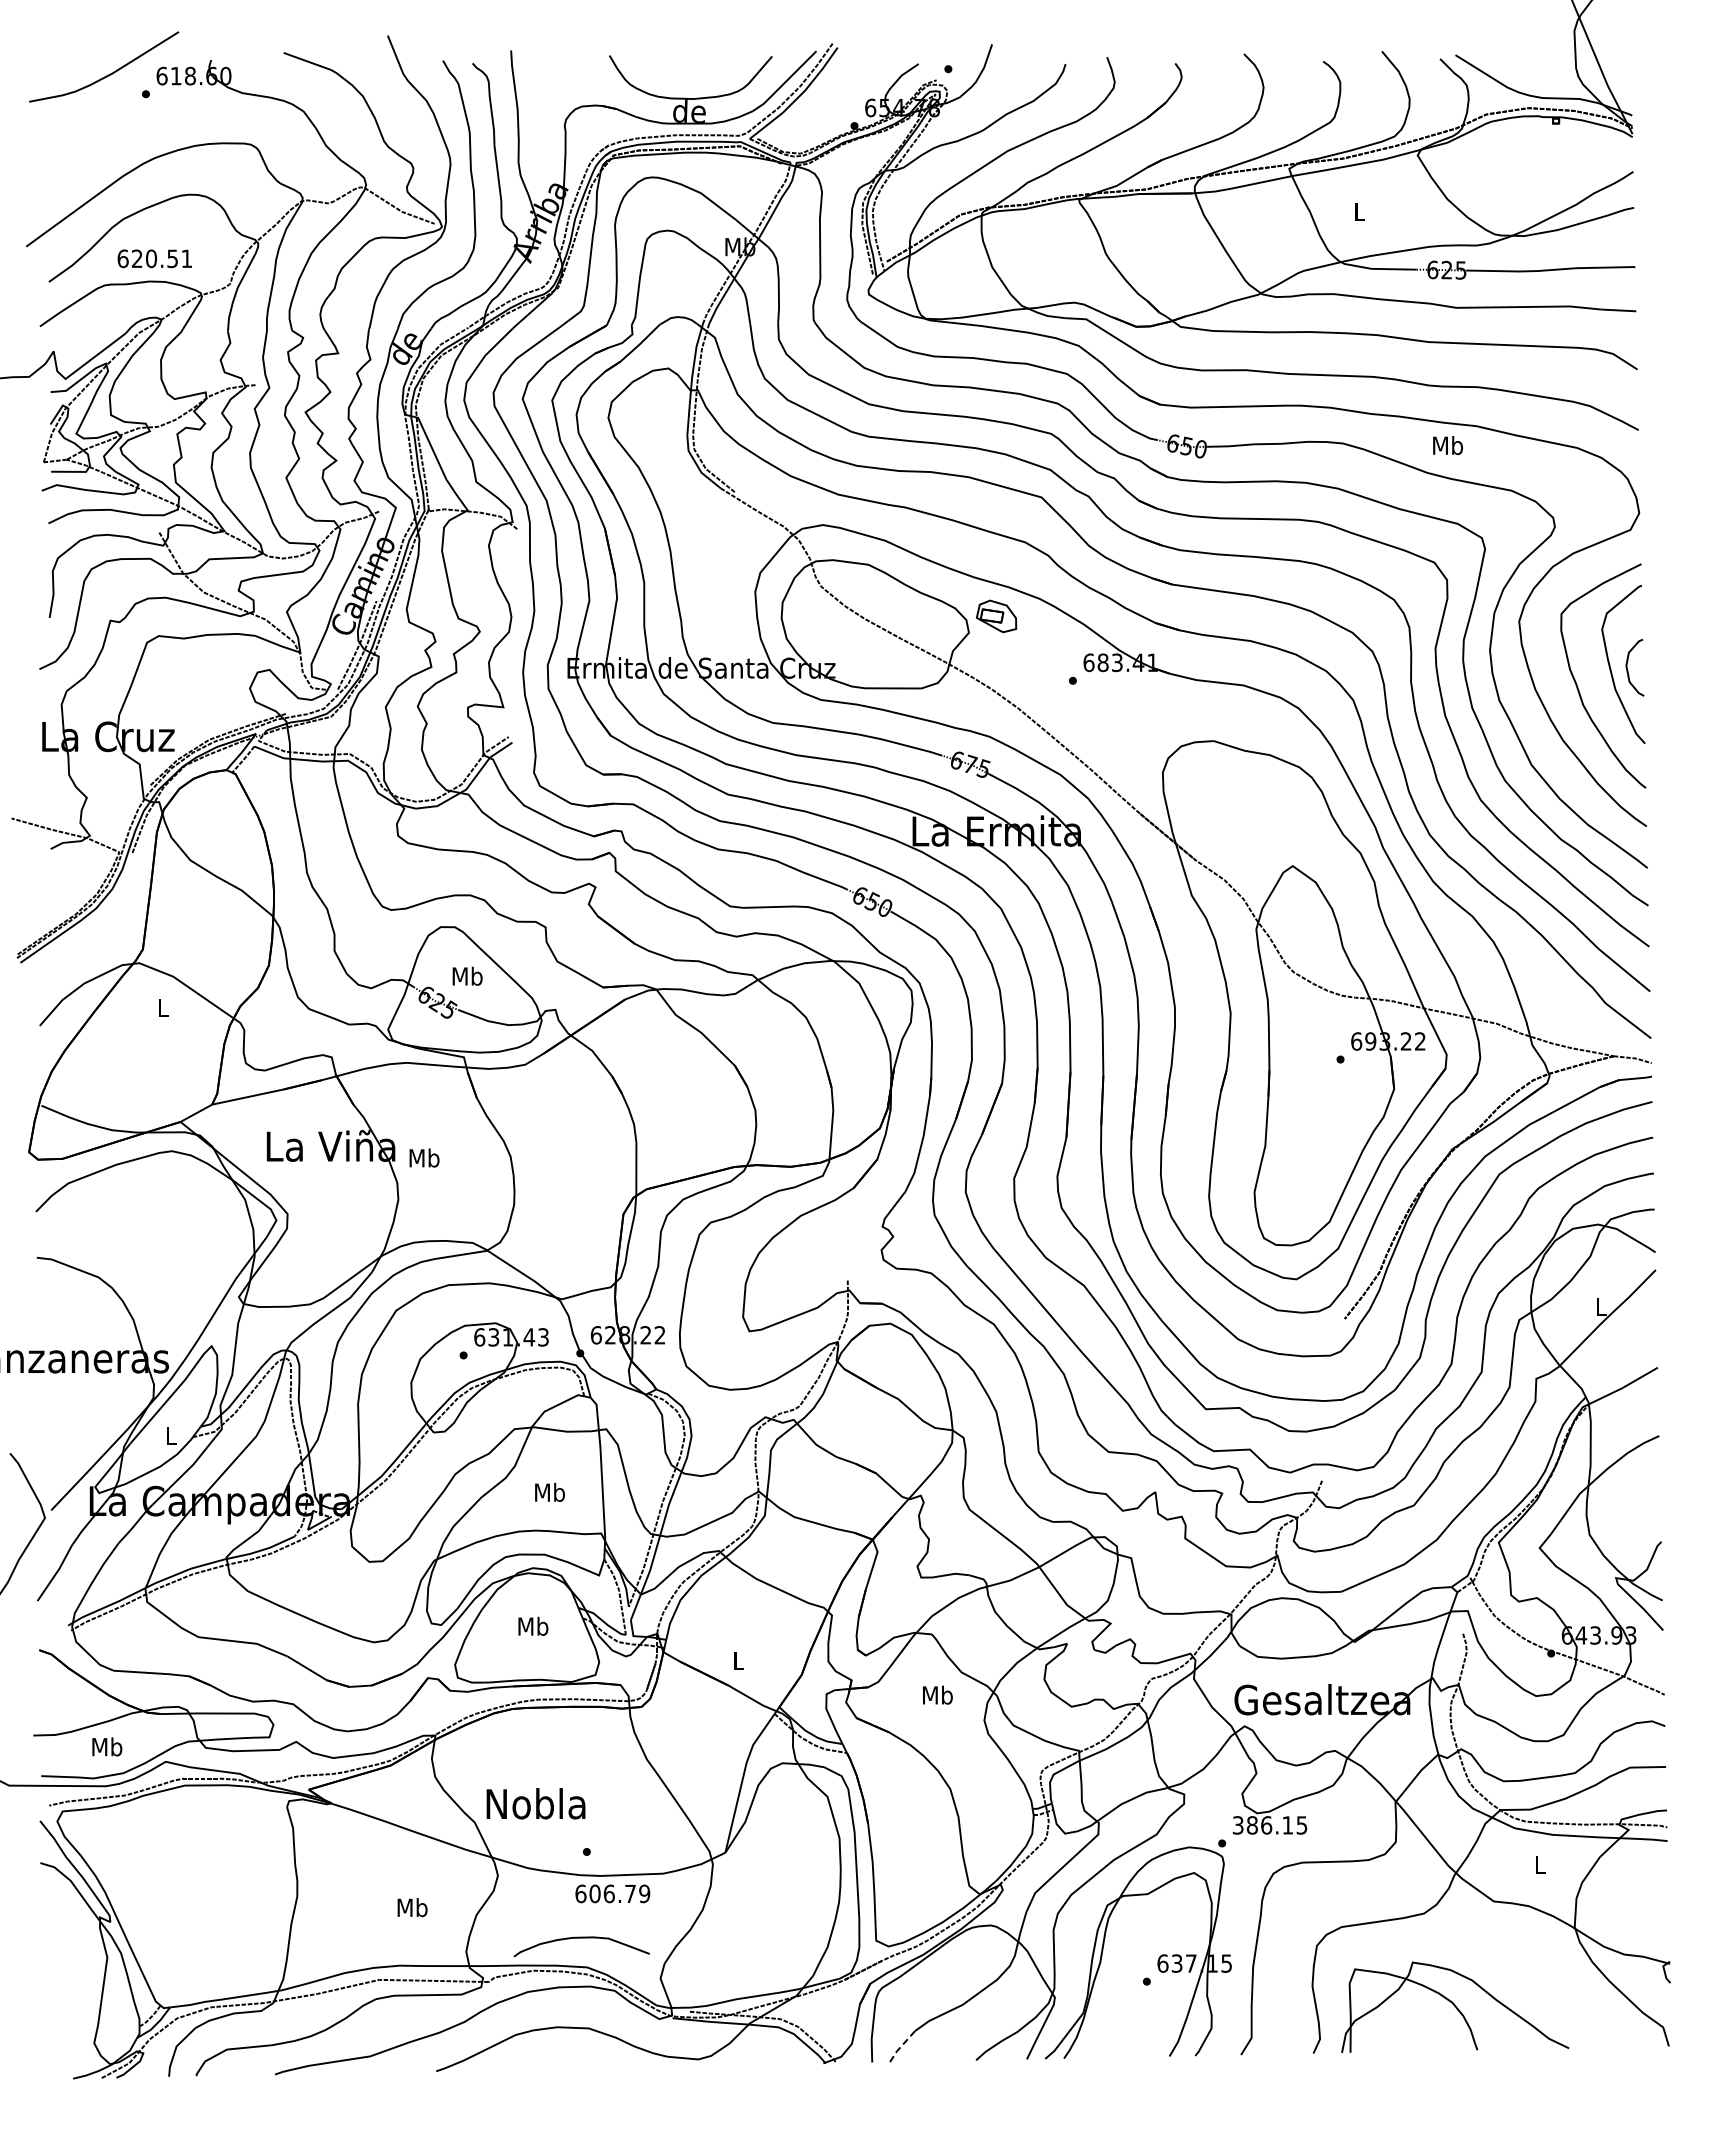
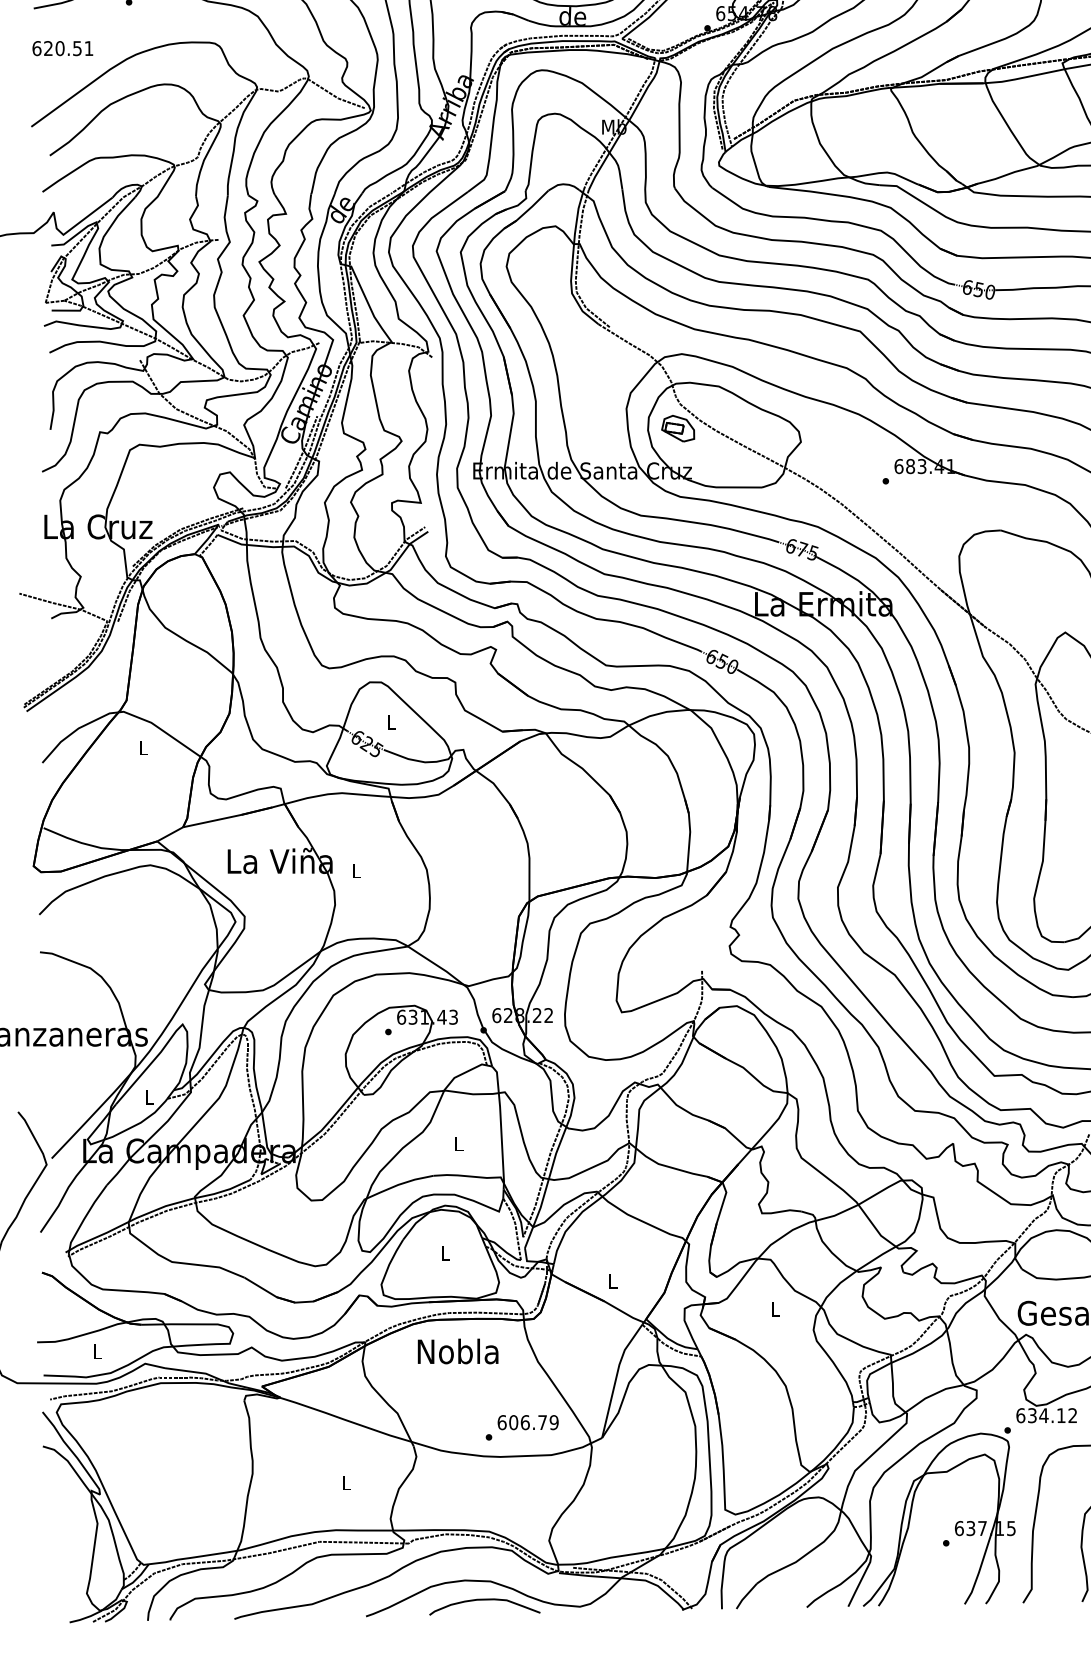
text: (154, 258) -> (62, 48), moved
part: (996, 616) -> (678, 428), moved
text: (467, 975) -> (391, 721), Mb -> L
text: (424, 1157) -> (356, 870), Mb -> L
text: (549, 1491) -> (458, 1143), Mb -> L
text: (533, 1625) -> (445, 1252), Mb -> L
text: (937, 1694) -> (775, 1308), Mb -> L
text: (107, 1746) -> (97, 1351), Mb -> L
text: (535, 1803) -> (457, 1351), moved
text: (1269, 1825) -> (1046, 1415), 386.15 -> 634.12
text: (612, 1893) -> (527, 1422), moved
text: (412, 1907) -> (346, 1482), Mb -> L
curve: (581, 1938) -> (484, 1600), moved
line: (901, 2046) -> (745, 1596), dashed -> solid

